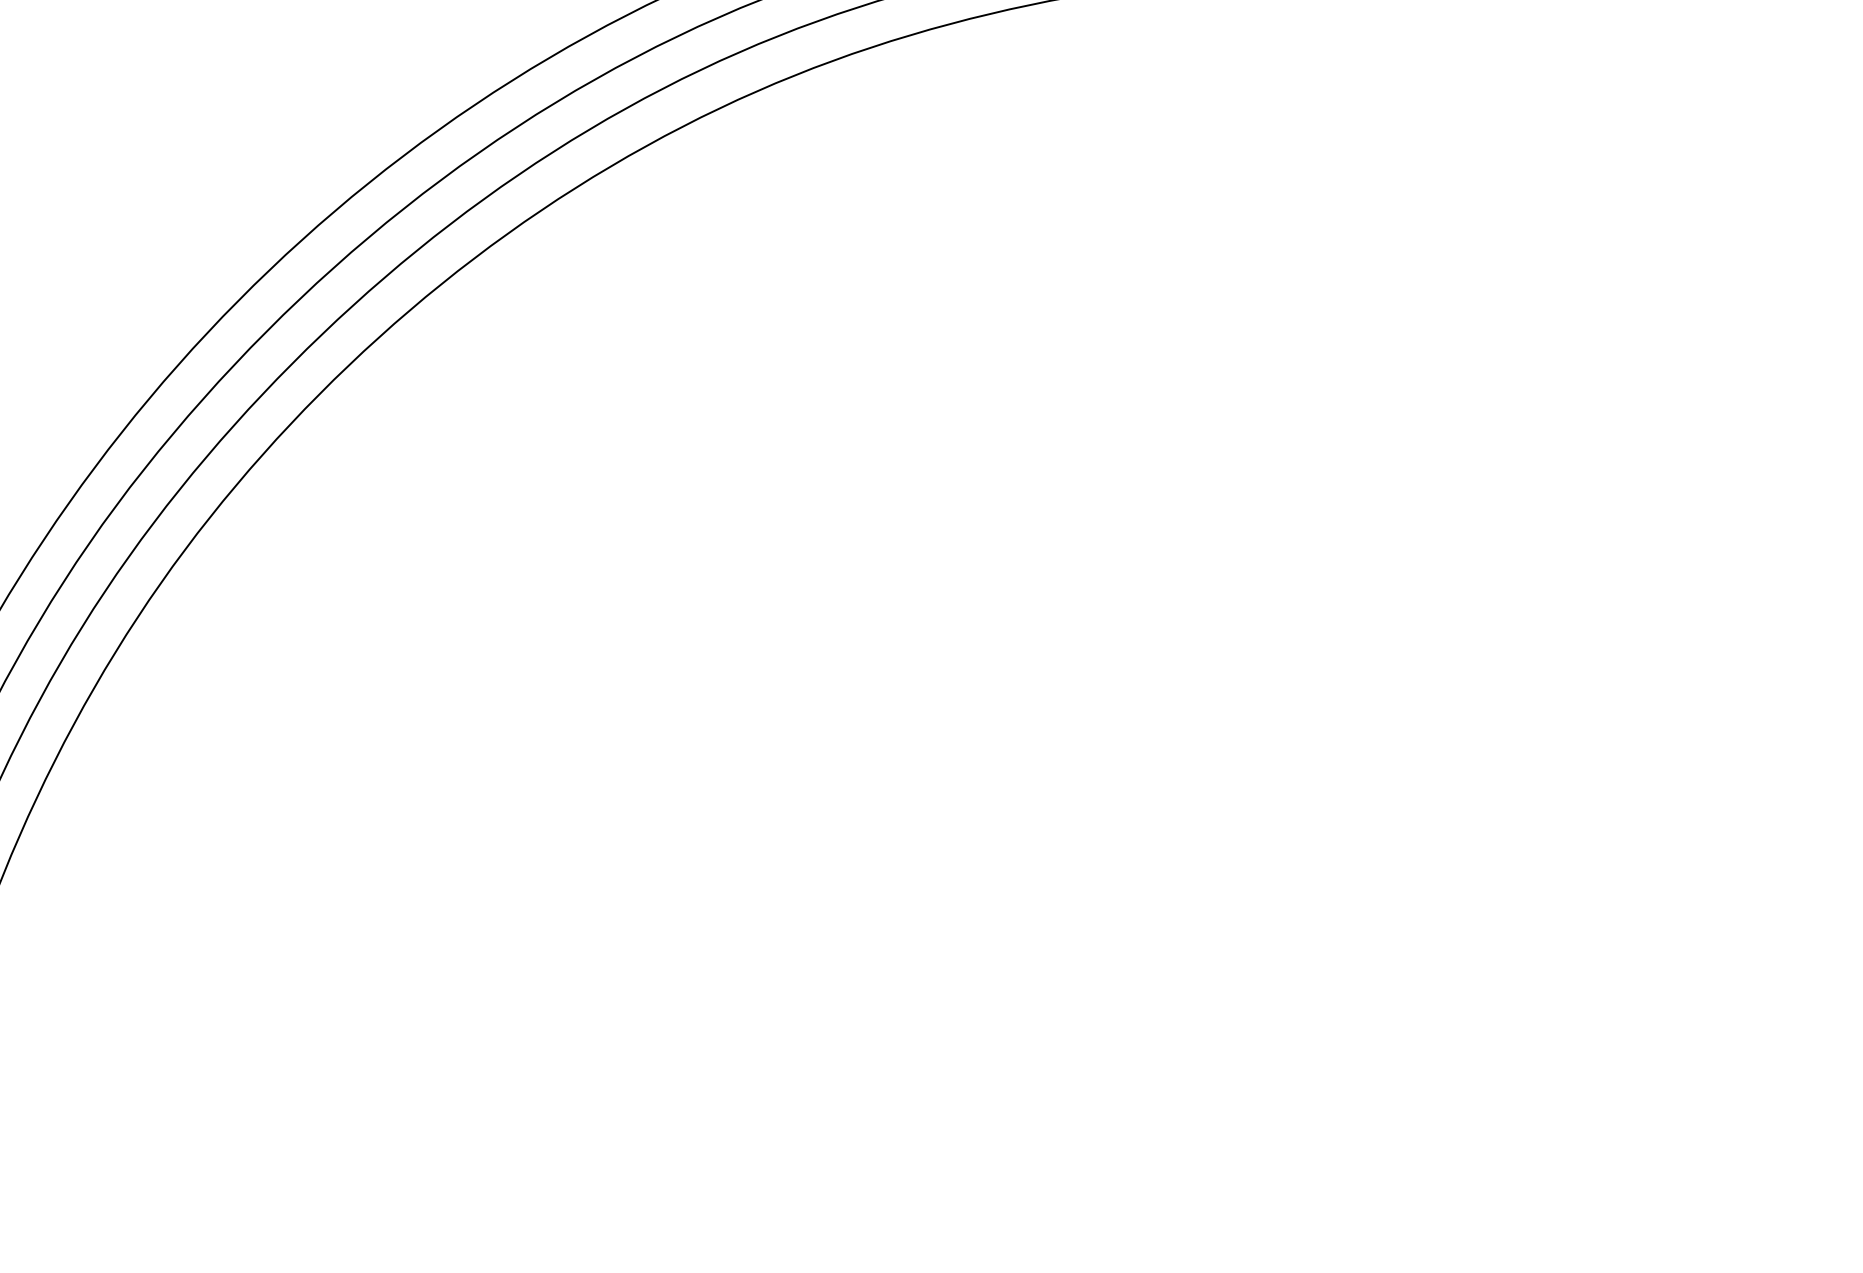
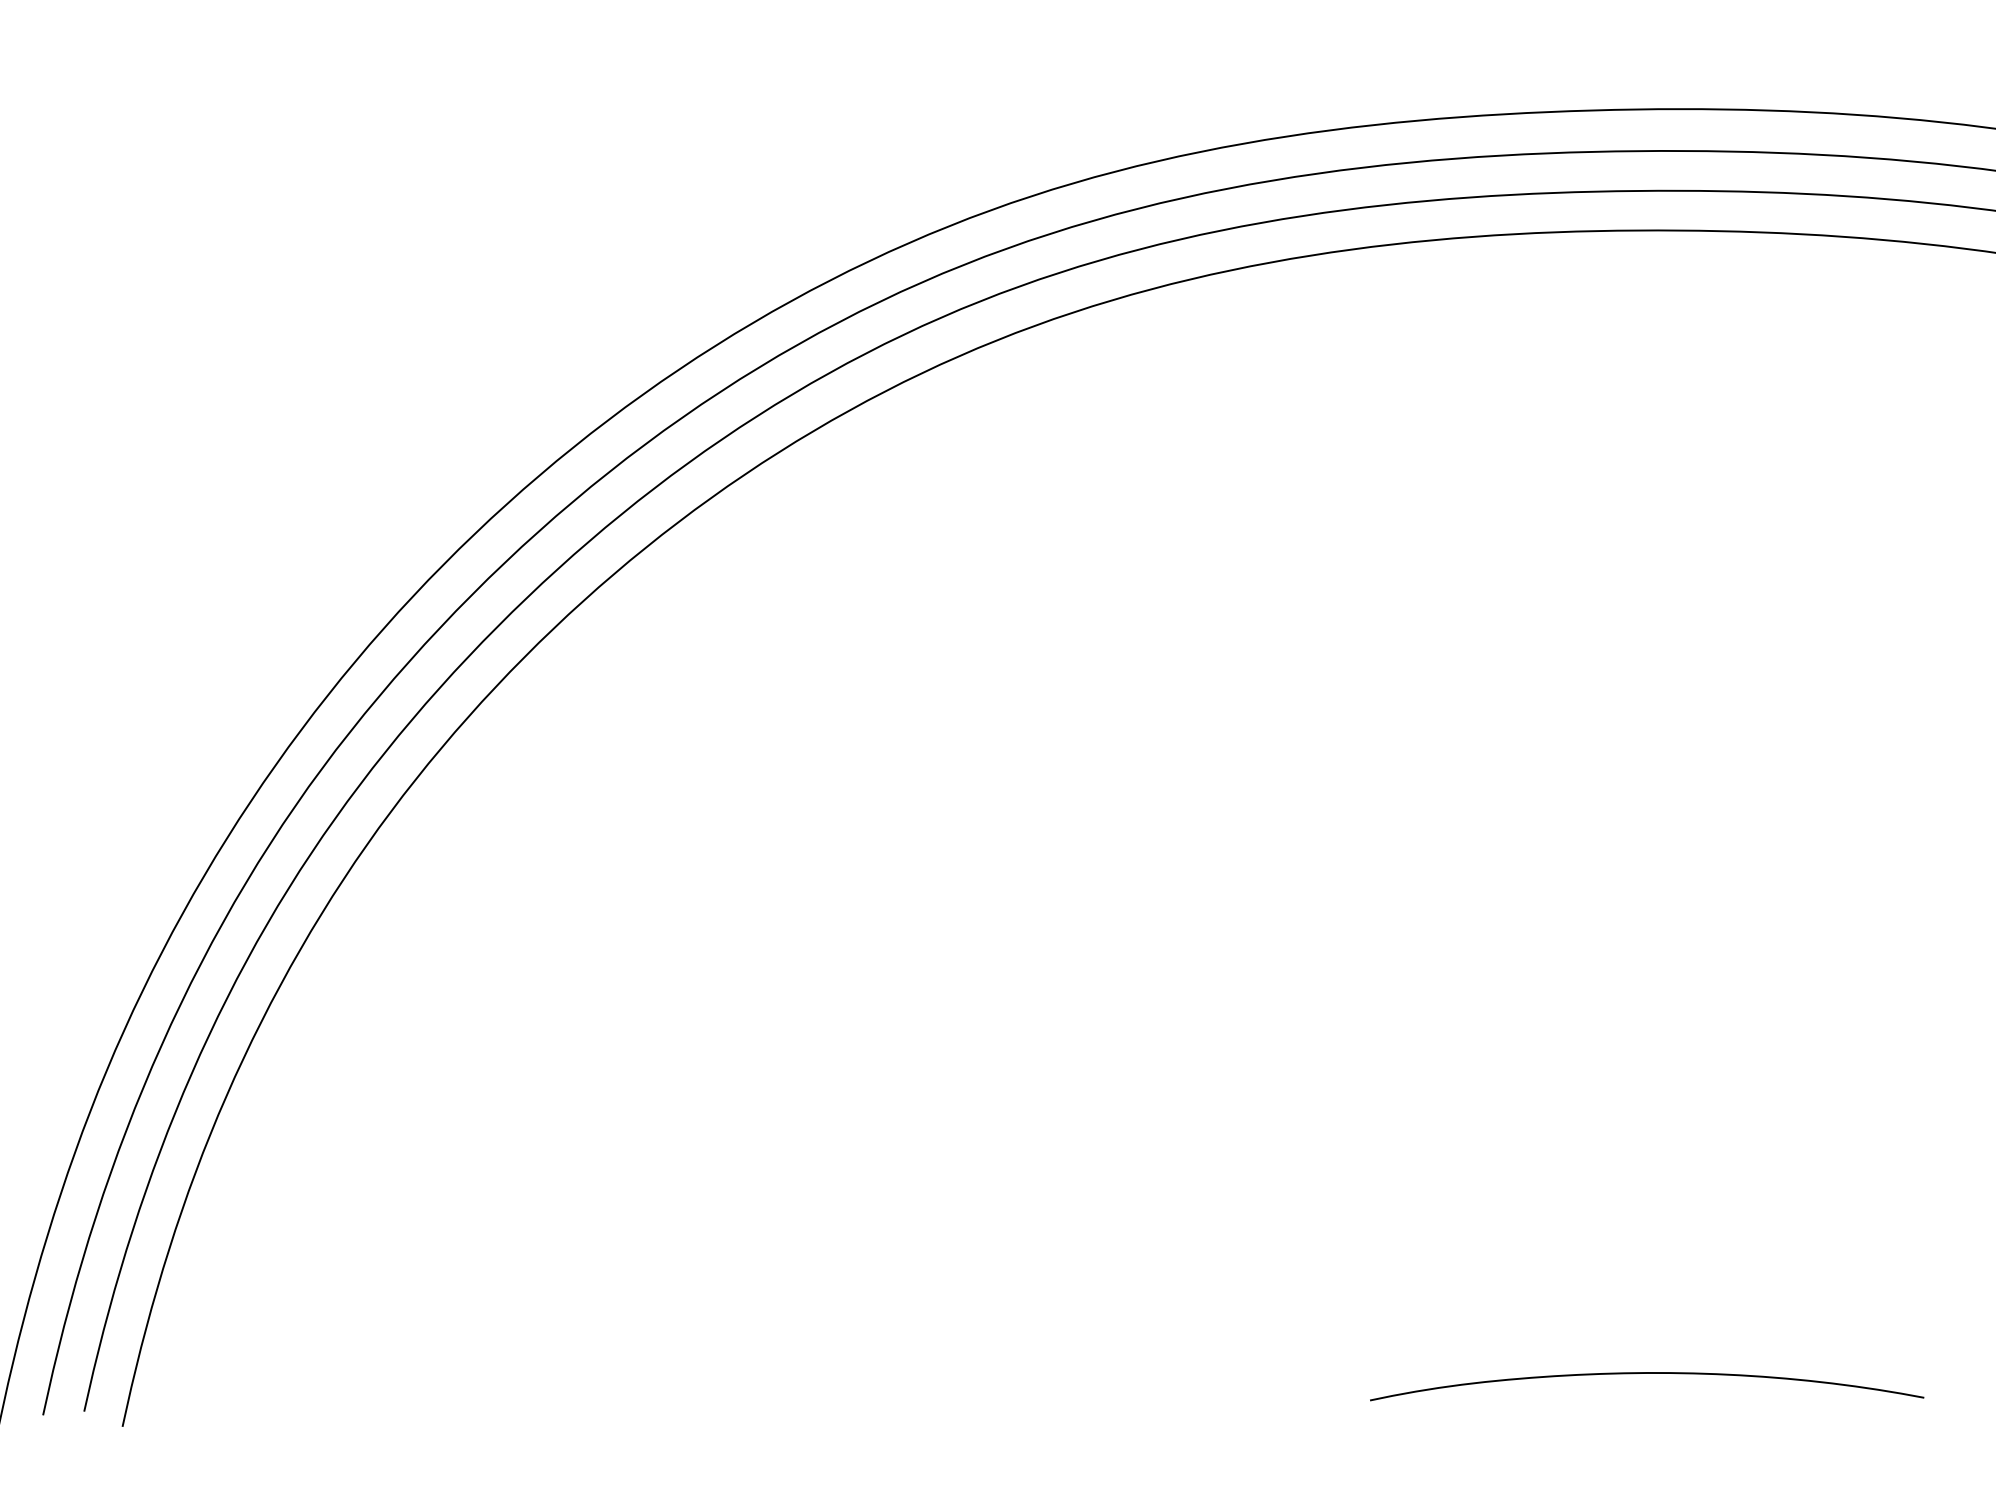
curve: (1449, 1115) -> (1647, 1373), added

